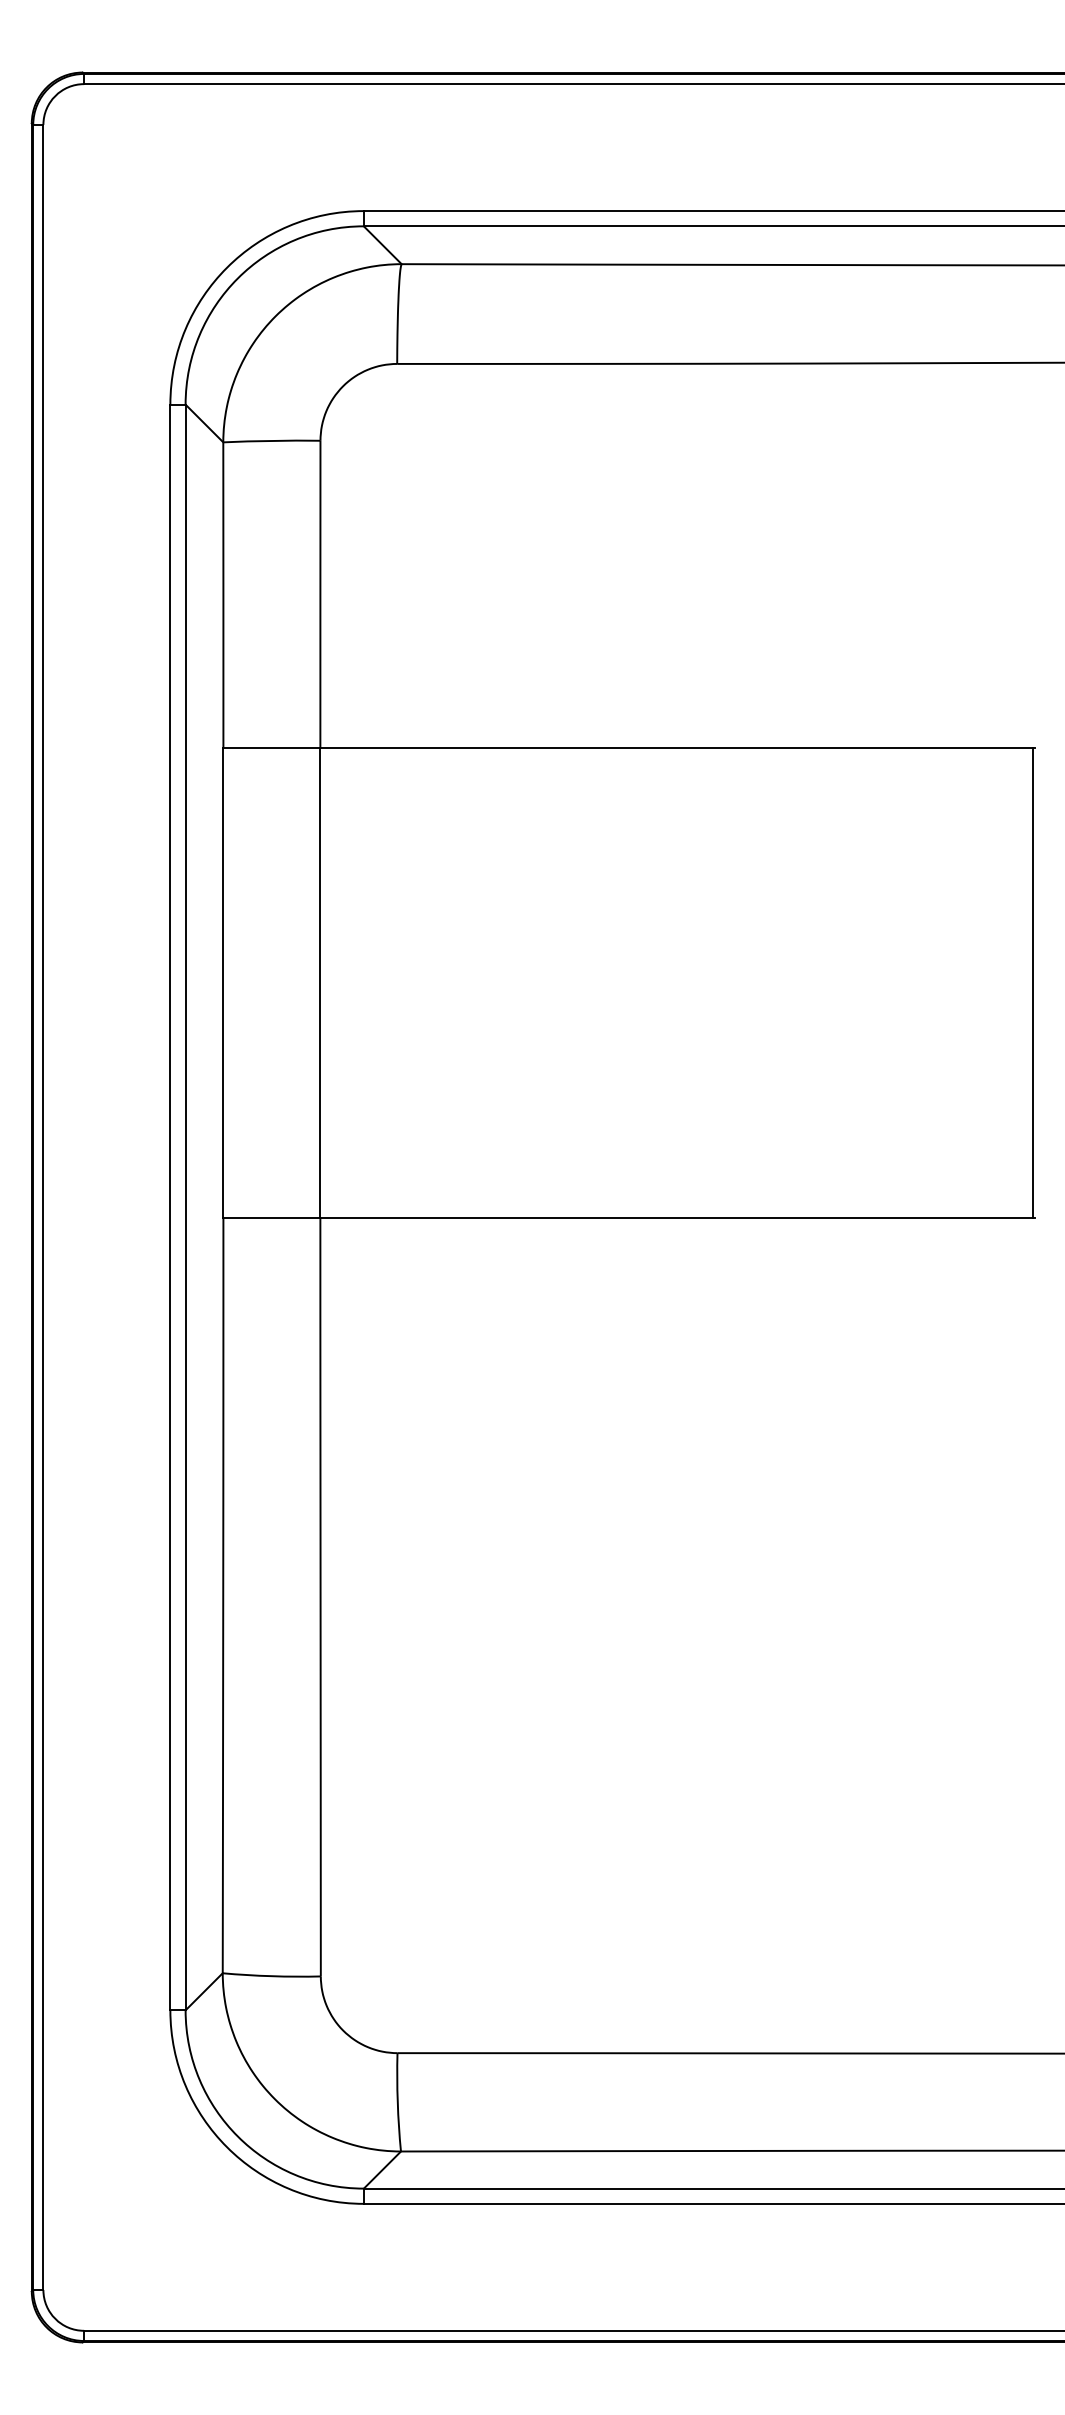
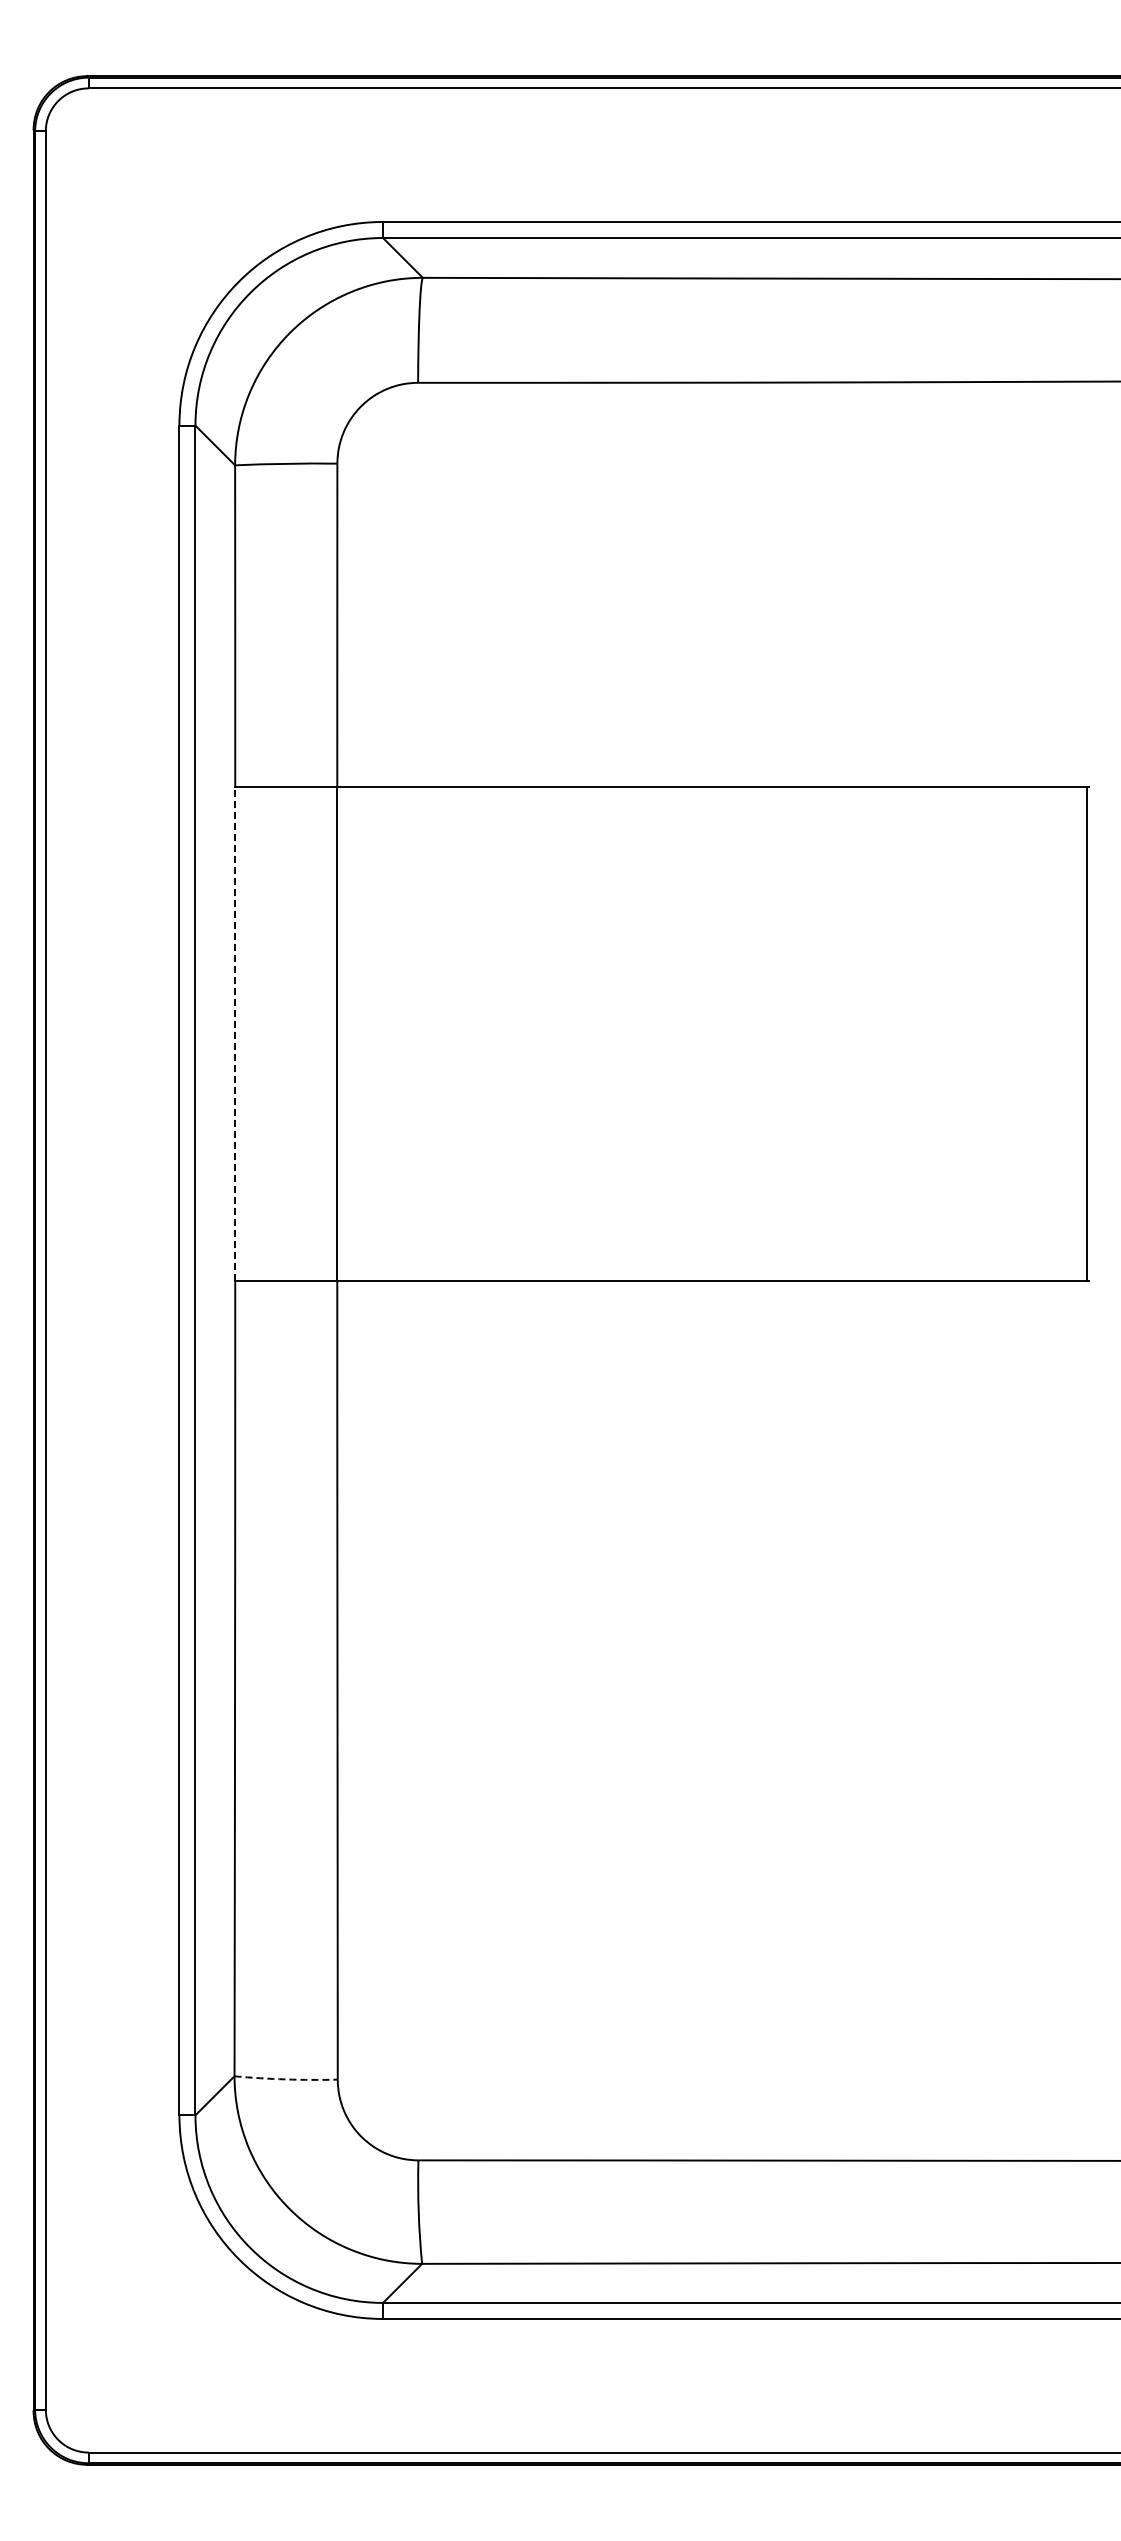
line: (223, 983) -> (235, 1034), solid -> dashed
arc: (272, 1976) -> (286, 2079), solid -> dashed

